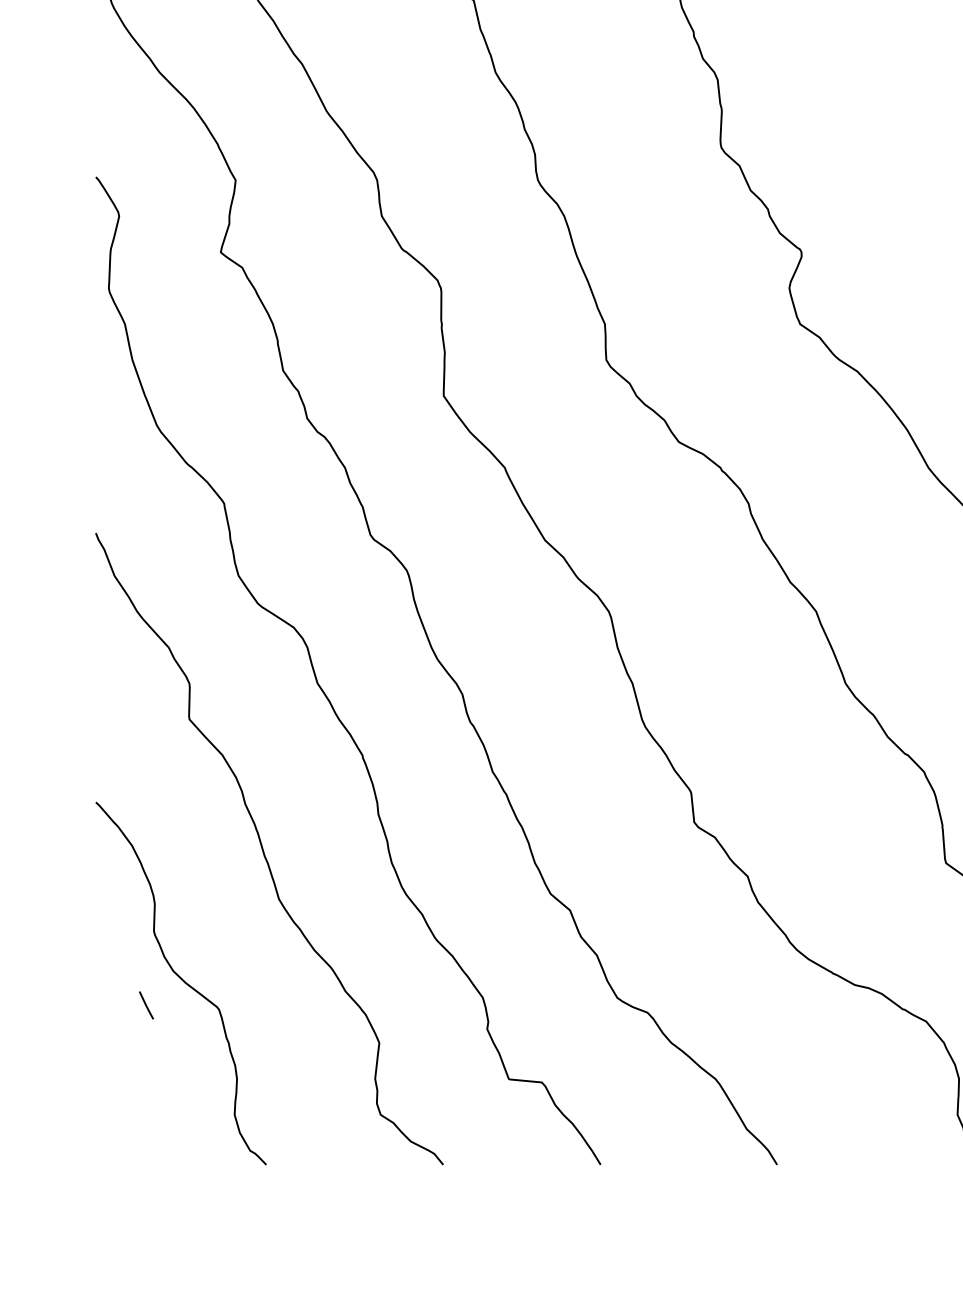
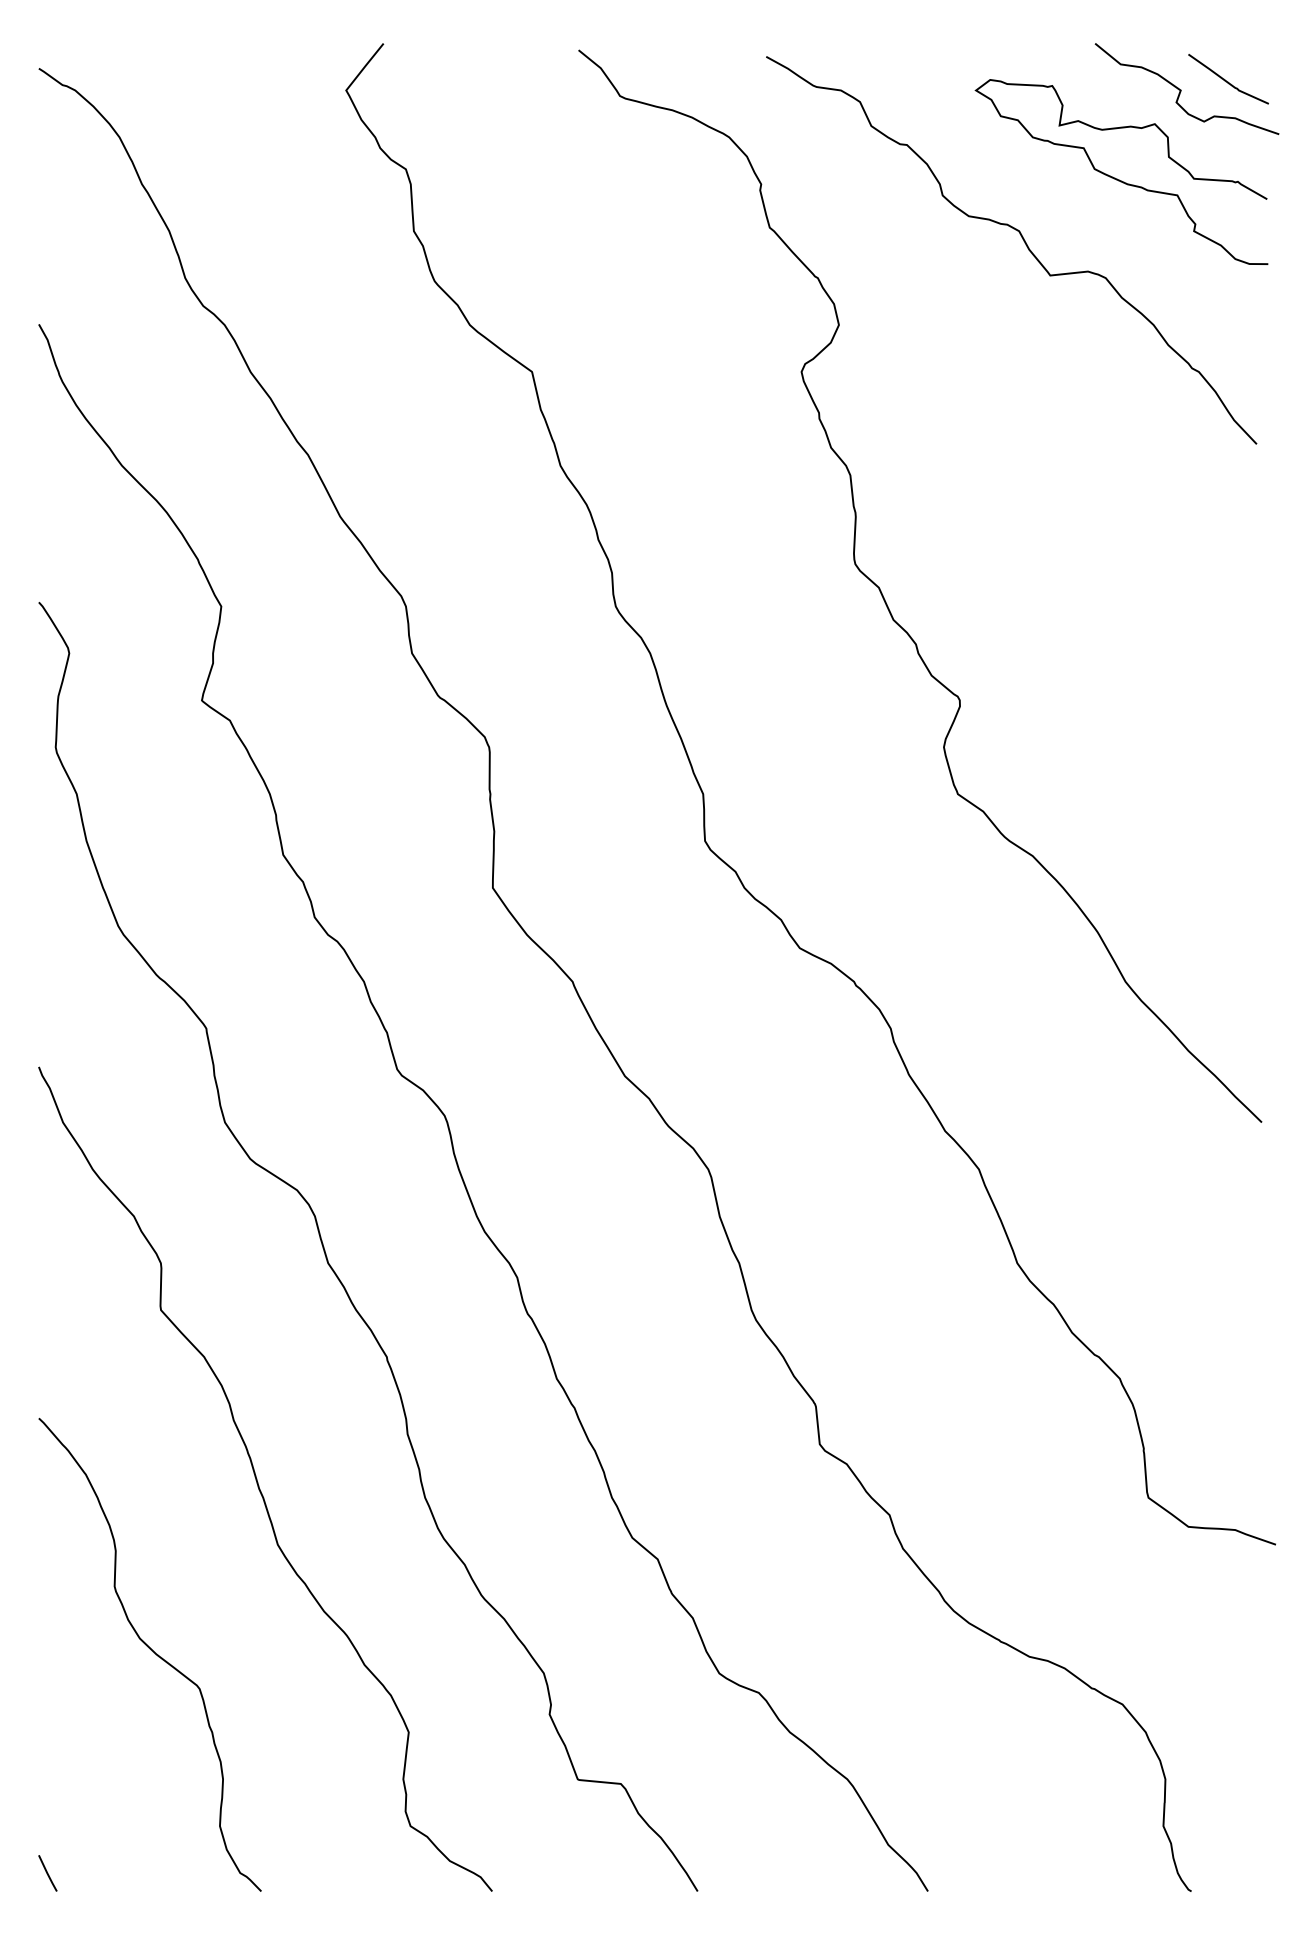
line: (146, 1005) -> (47, 1873), moved

